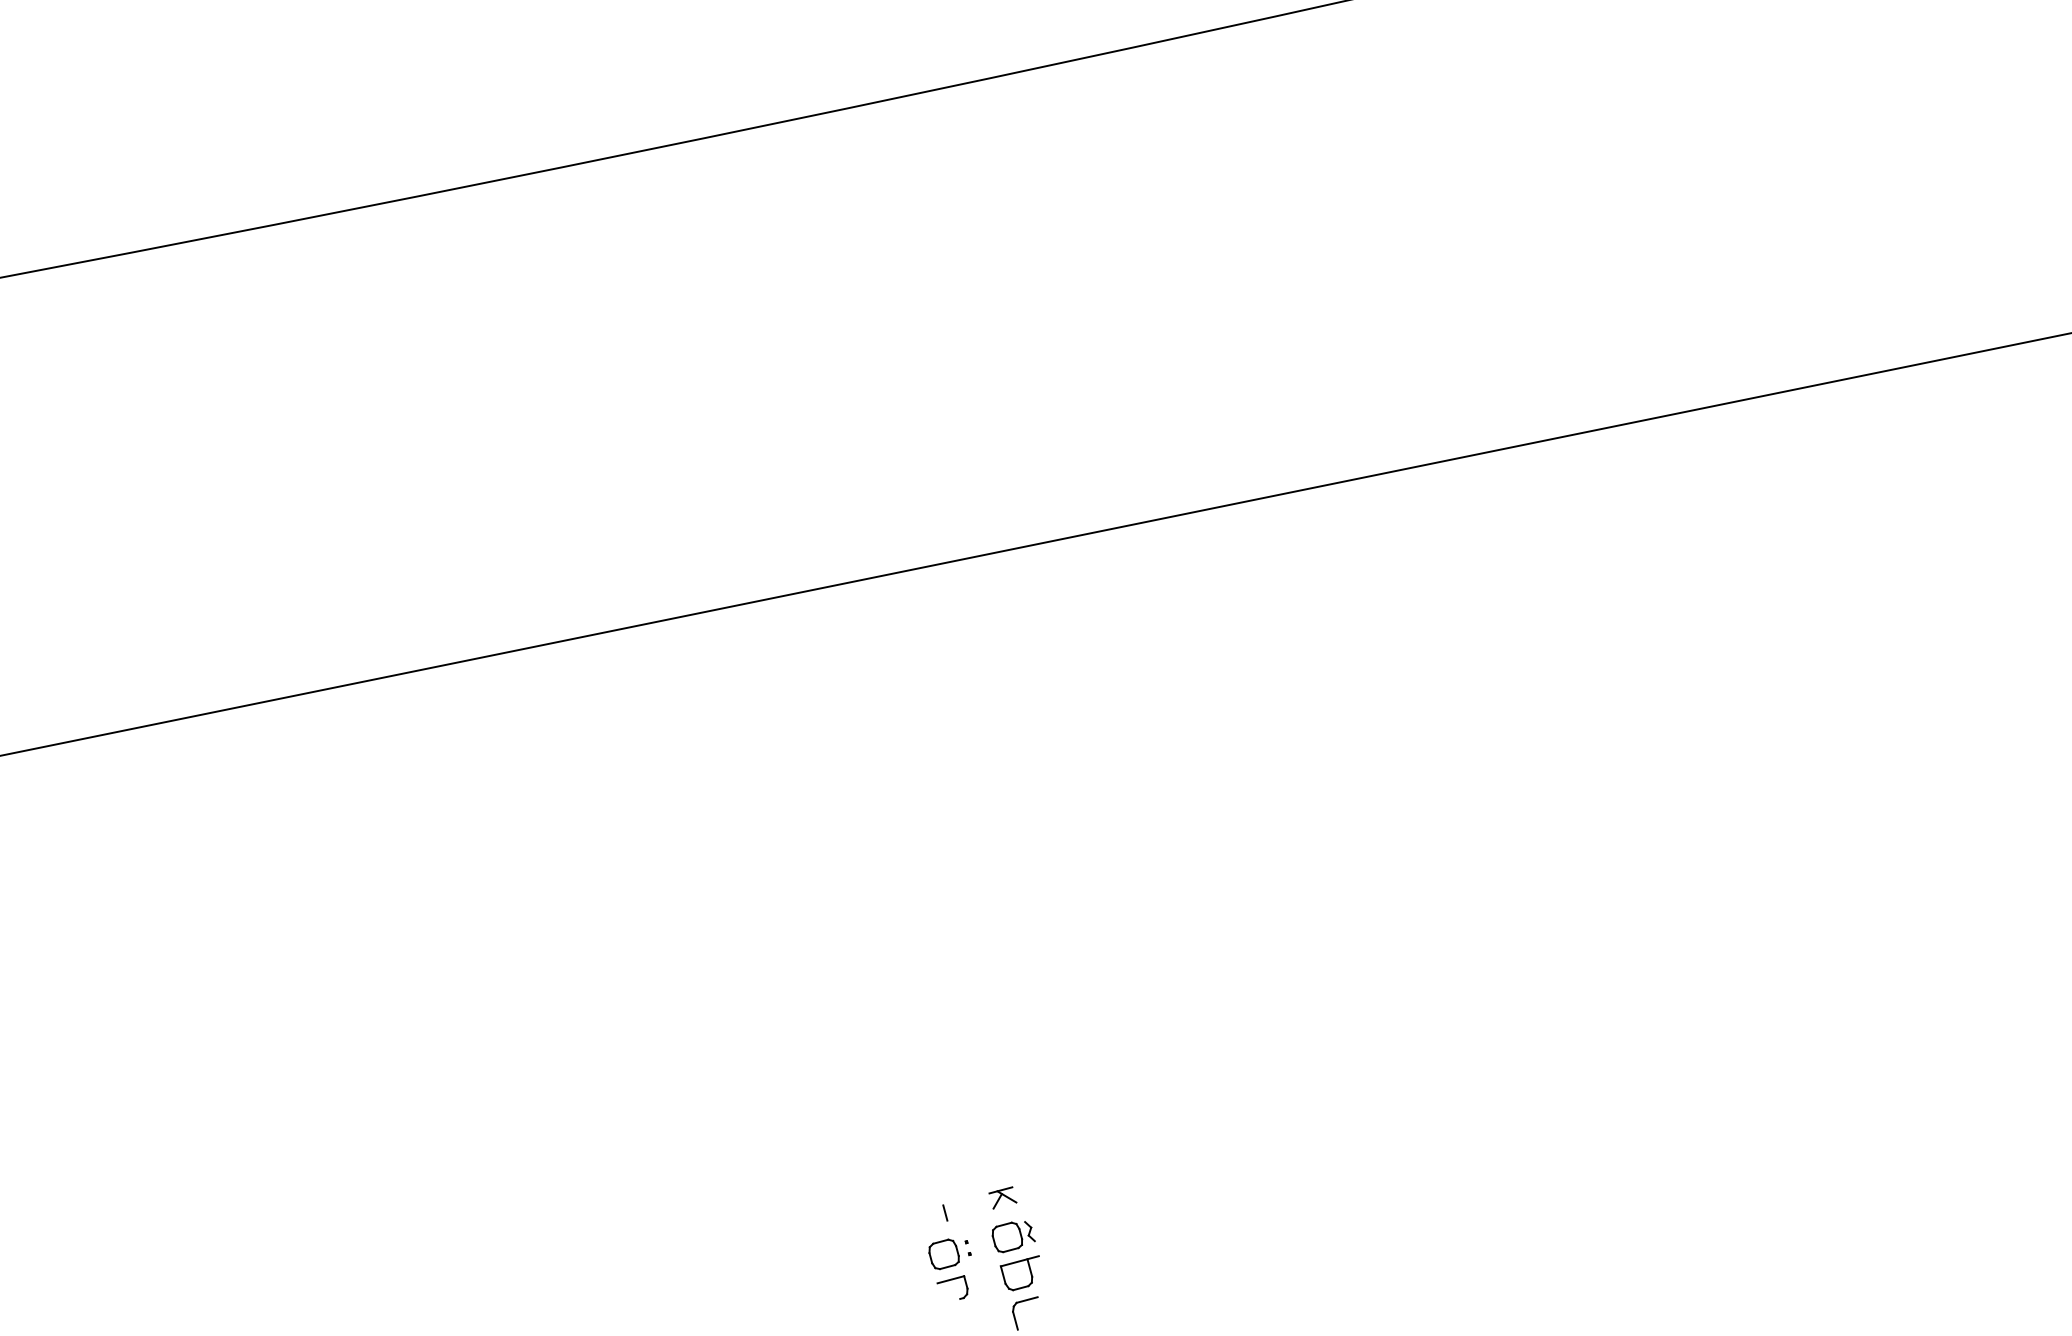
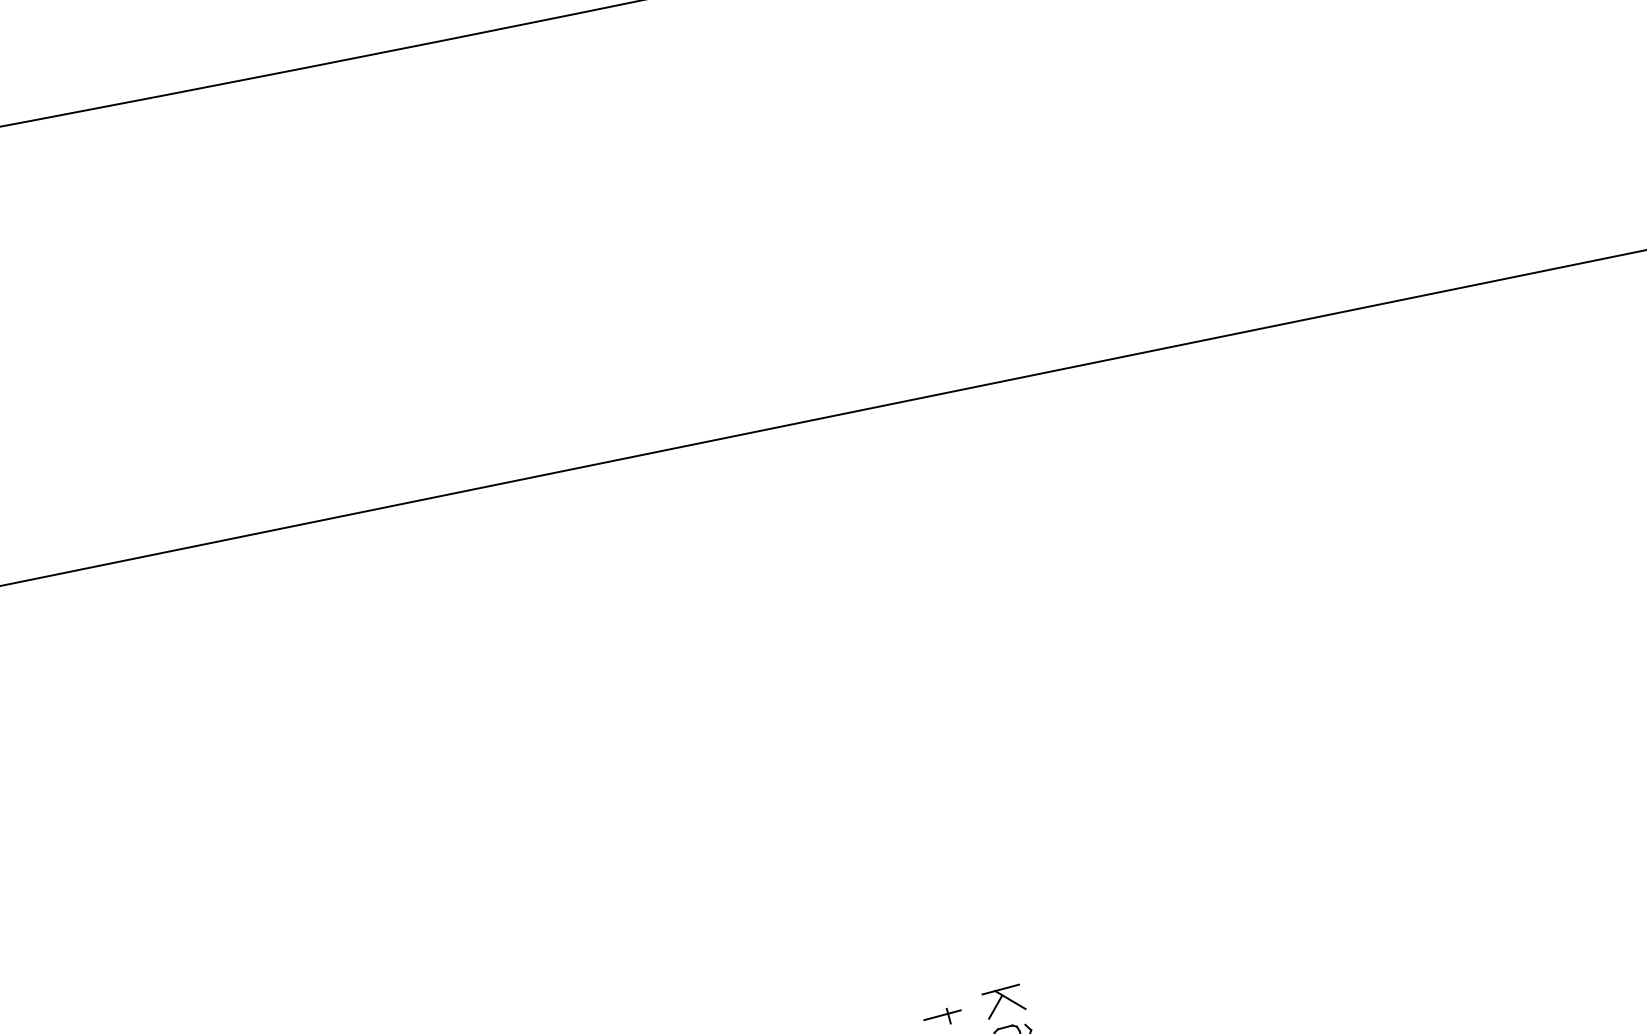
part: (1002, 1197) -> (1003, 1001), size x1.67
line: (938, 1211) -> (942, 1014), added

